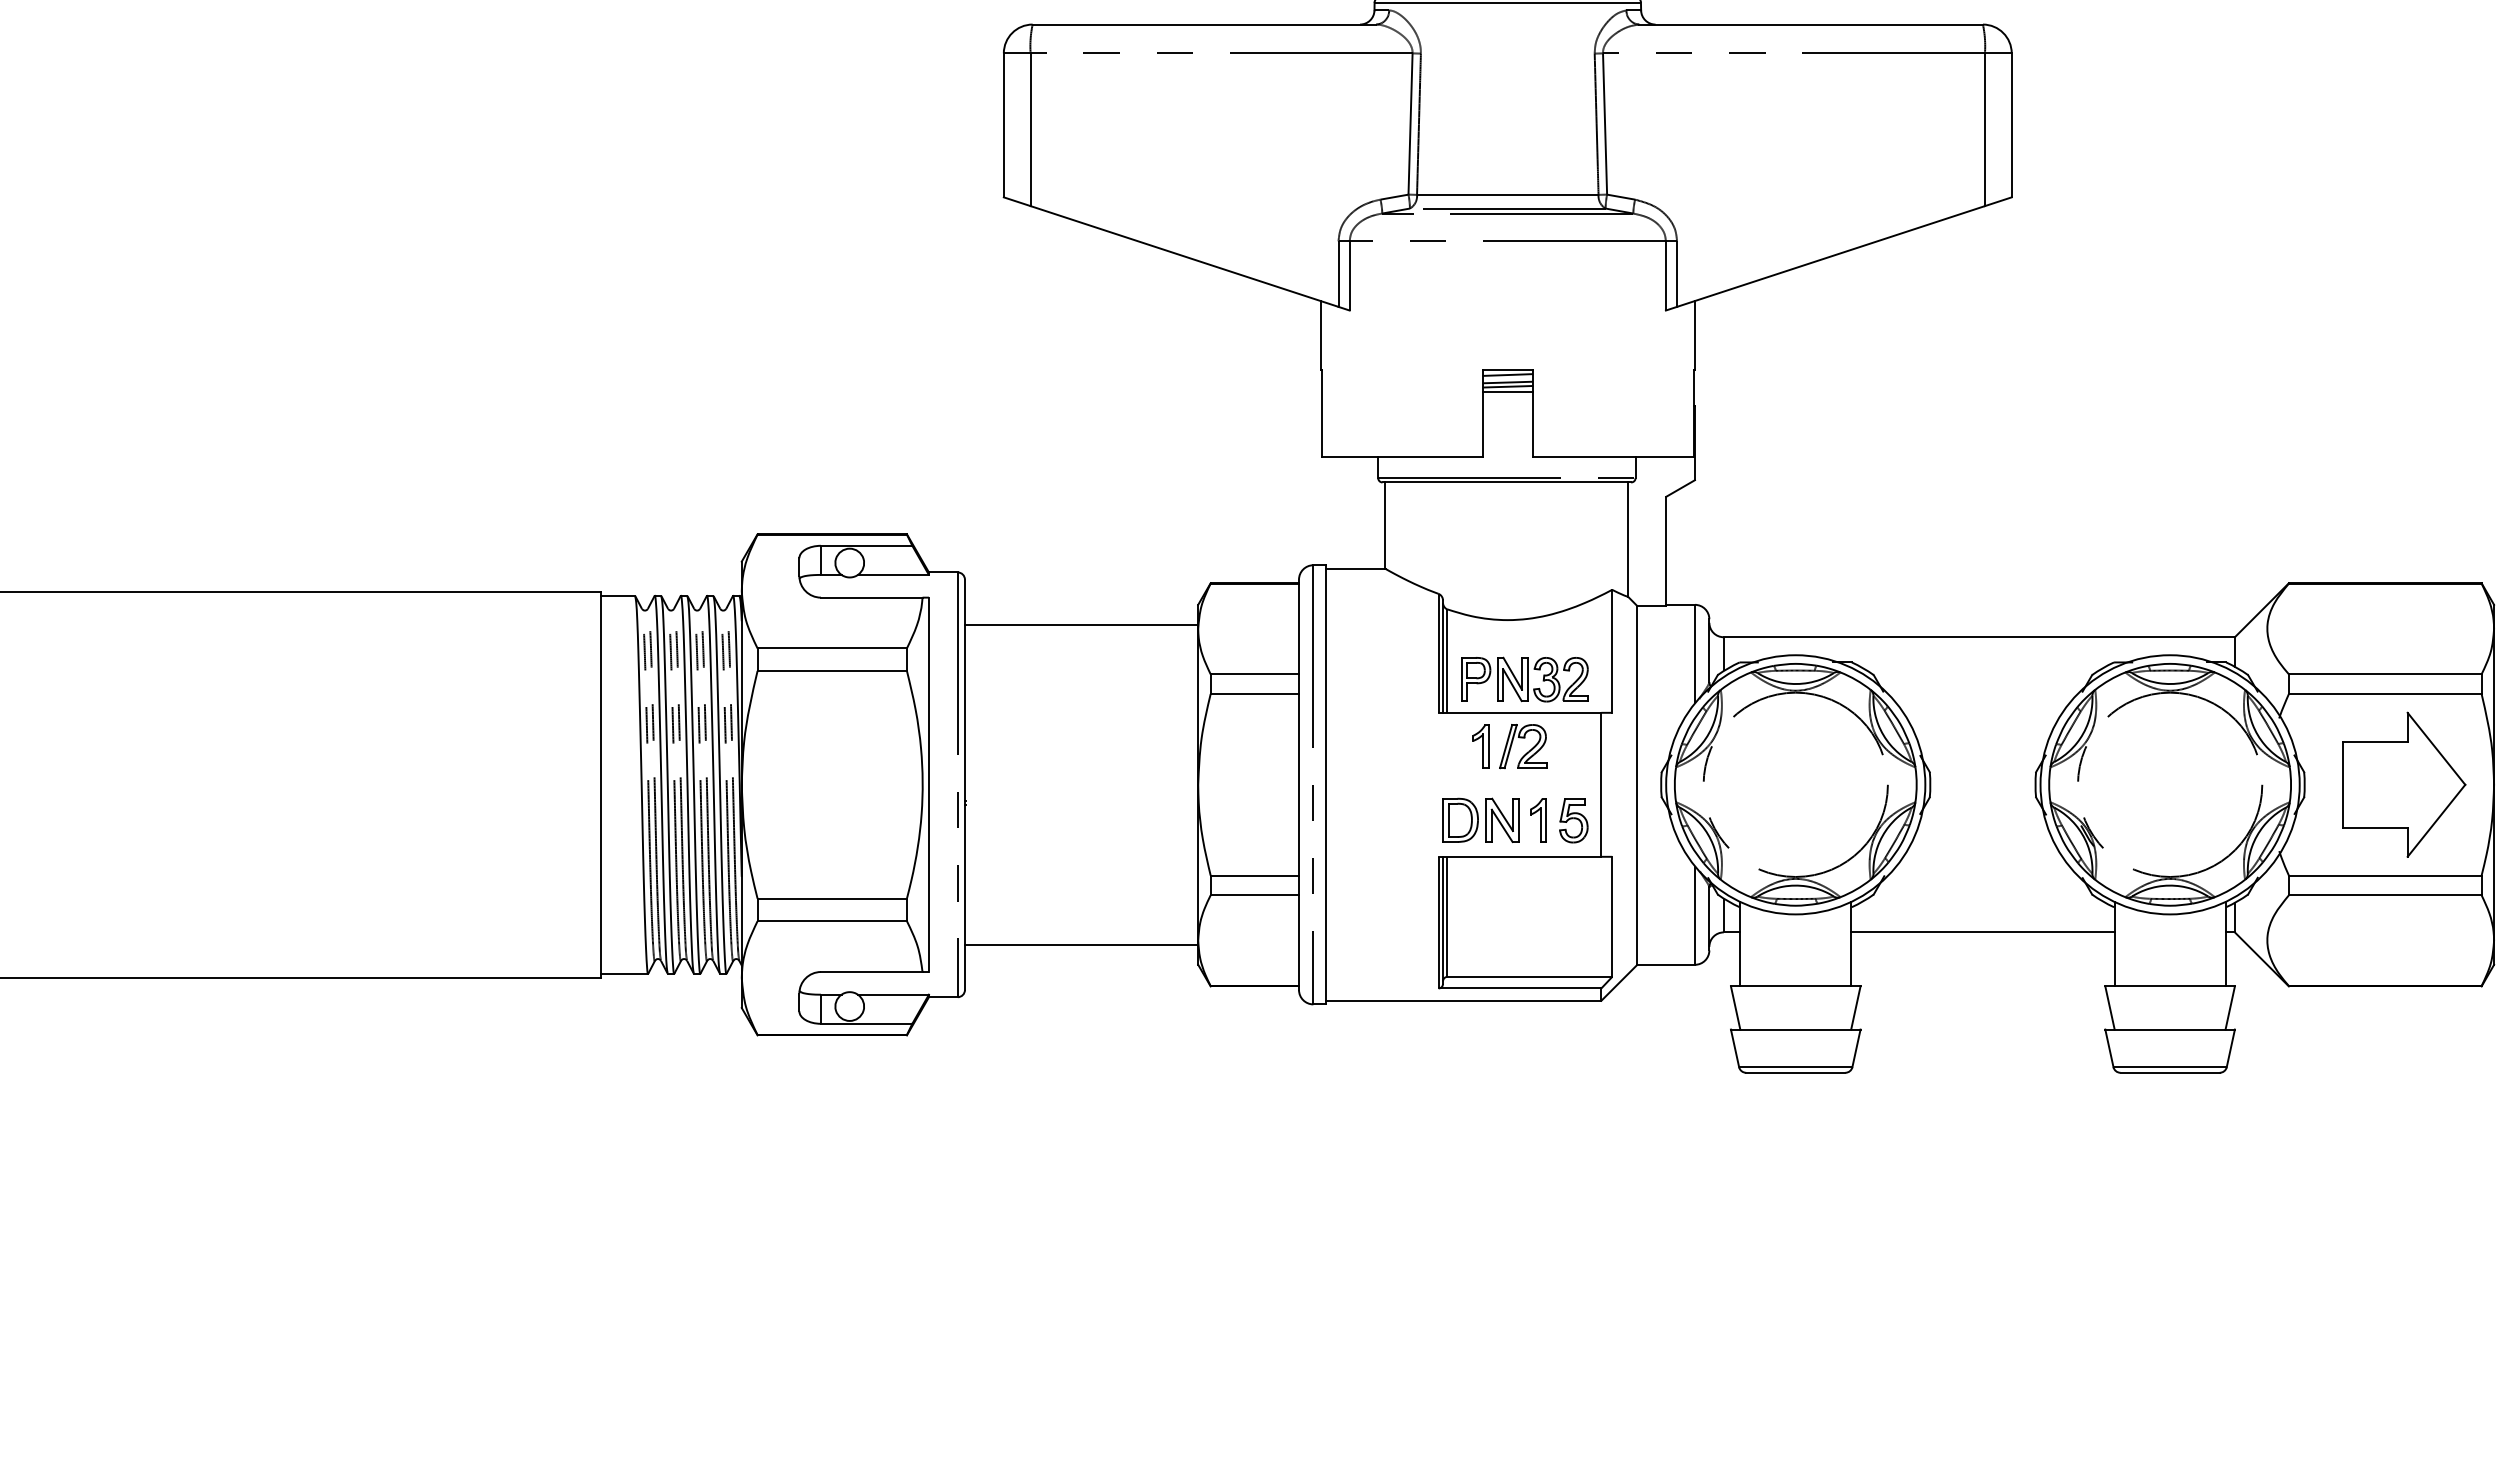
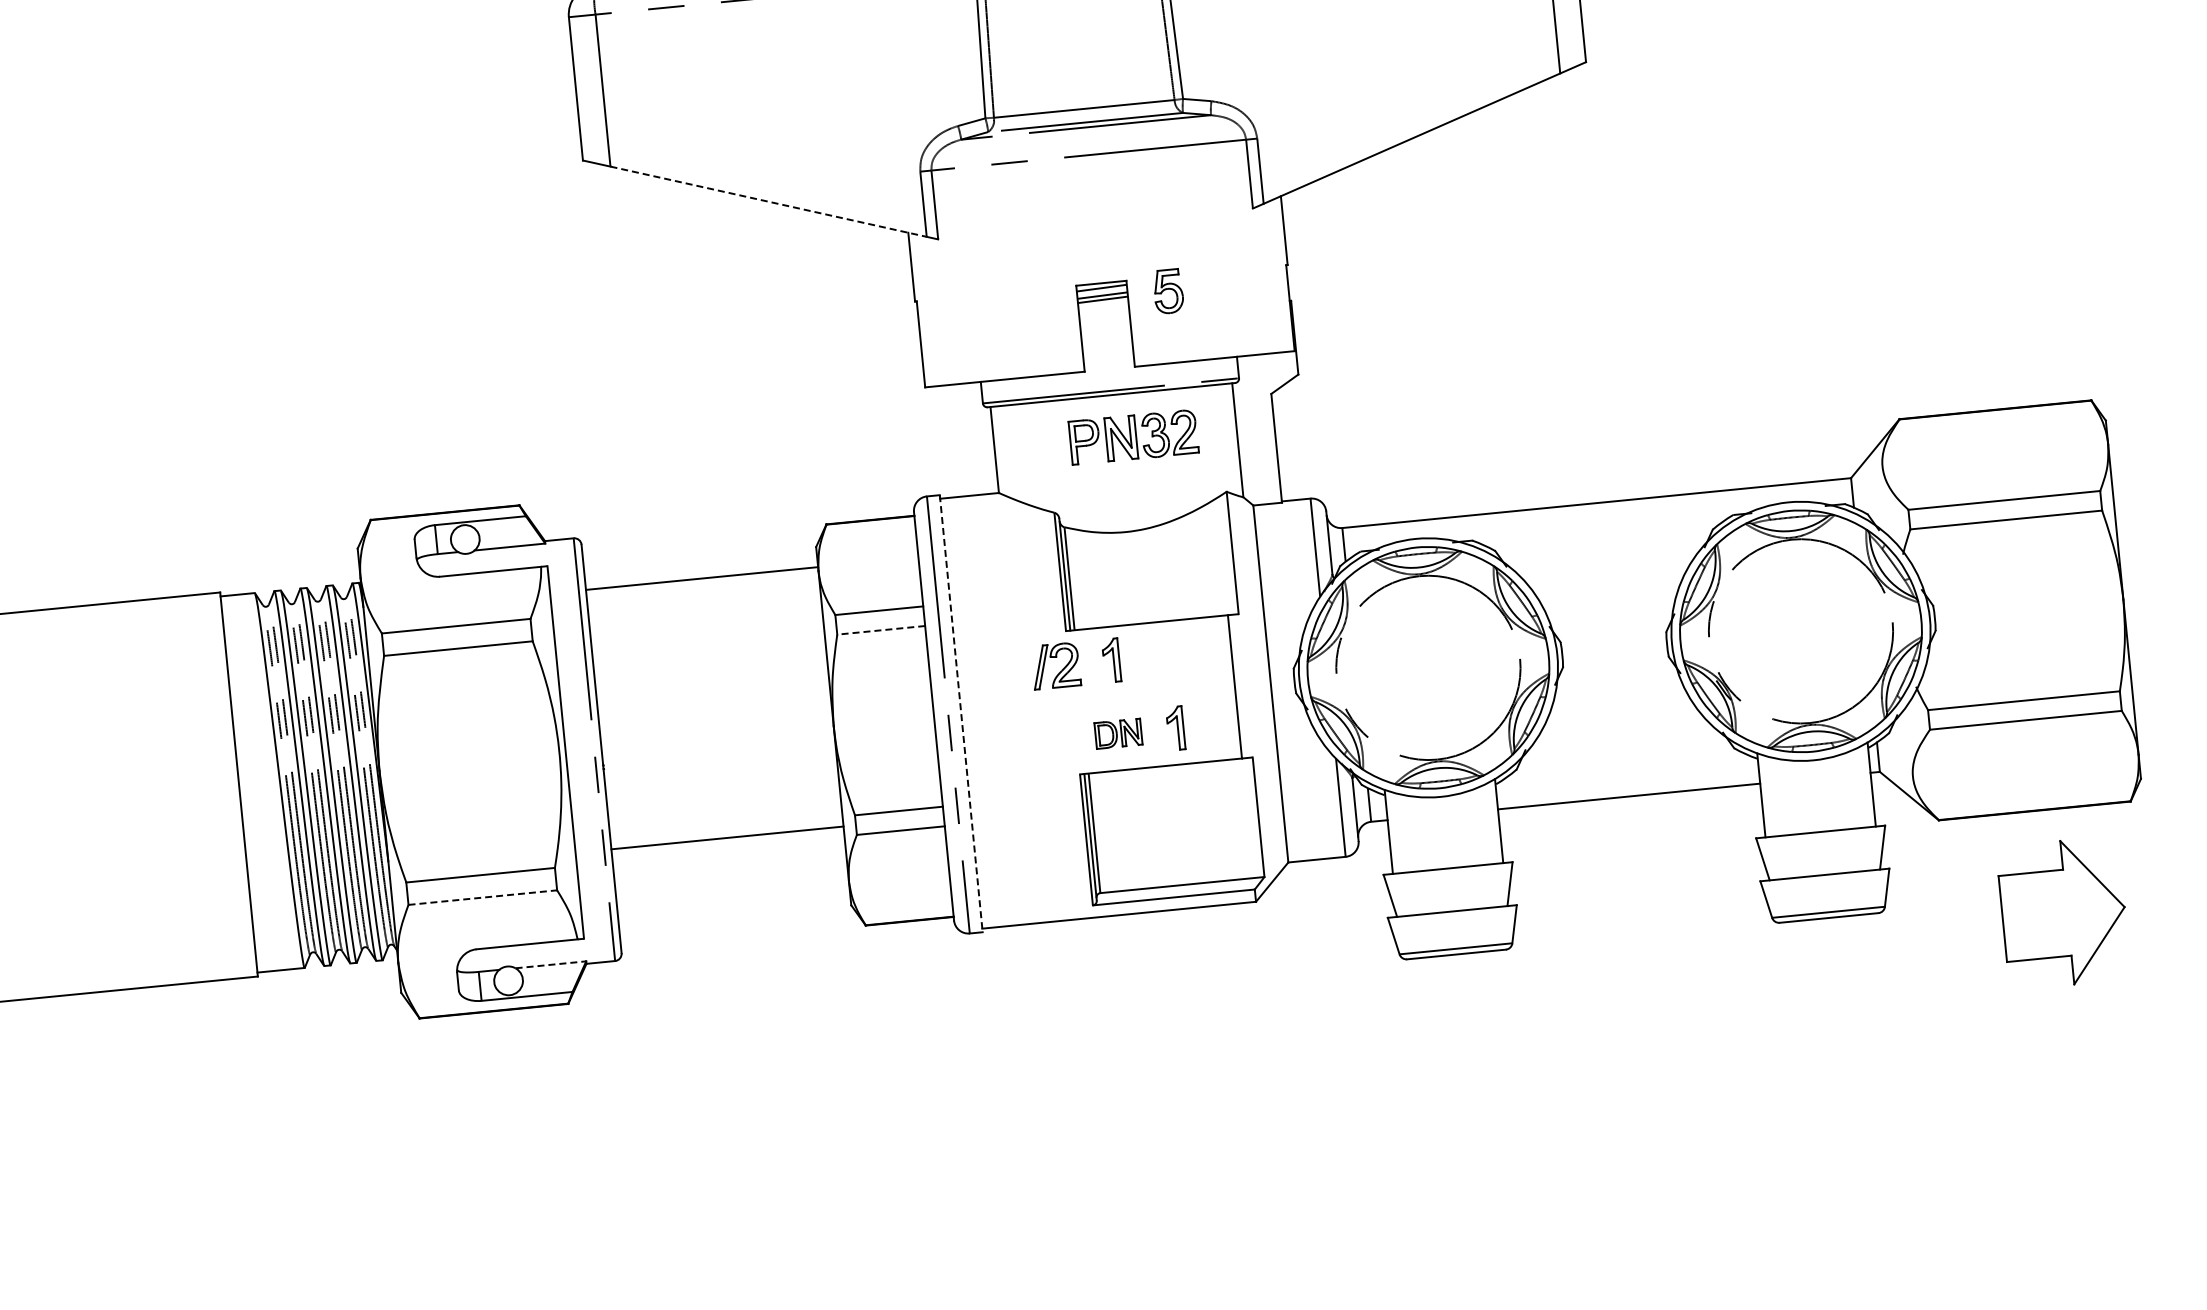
line: (1184, 256) -> (768, 201), solid -> dashed
line: (1507, 391) -> (1103, 304), removed
part: (1524, 679) -> (1133, 437), moved
line: (1254, 694) -> (880, 630), solid -> dashed
part: (1527, 751) -> (1060, 670), moved
line: (1326, 784) -> (961, 713), solid -> dashed
part: (2404, 784) -> (2064, 912), moved
part: (1480, 819) -> (1118, 733), size x0.6
part: (1573, 820) -> (1168, 291), moved
line: (832, 921) -> (483, 897), solid -> dashed
line: (1081, 944) -> (727, 837), moved
line: (893, 994) -> (550, 964), solid -> dashed

